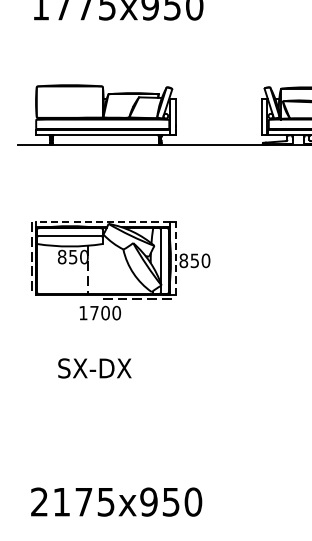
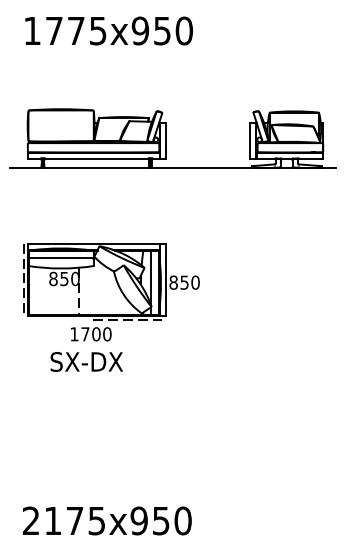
line: (102, 221) -> (93, 243), dashed -> solid
line: (175, 257) -> (165, 279), dashed -> solid
text: (94, 367) -> (86, 361), moved

